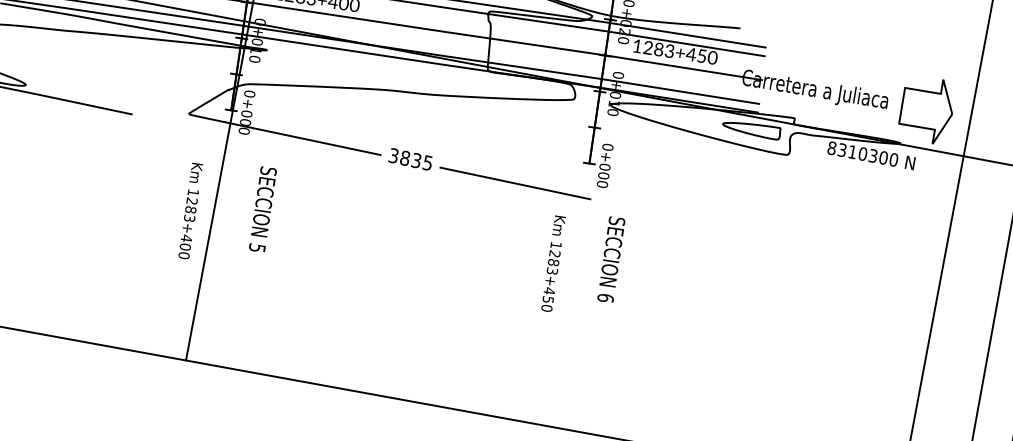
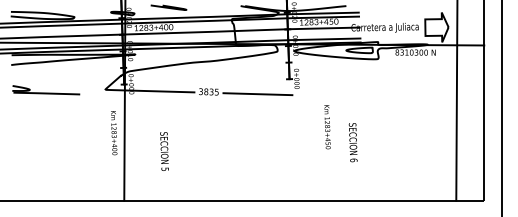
text: (262, 209) -> (164, 151), moved
text: (609, 259) -> (352, 142), moved
text: (553, 264) -> (327, 127), moved

